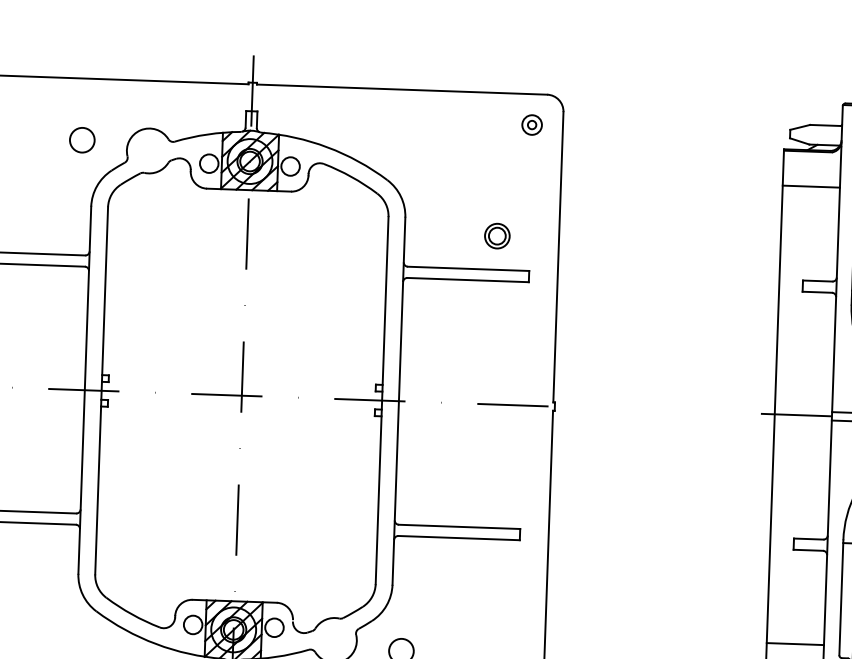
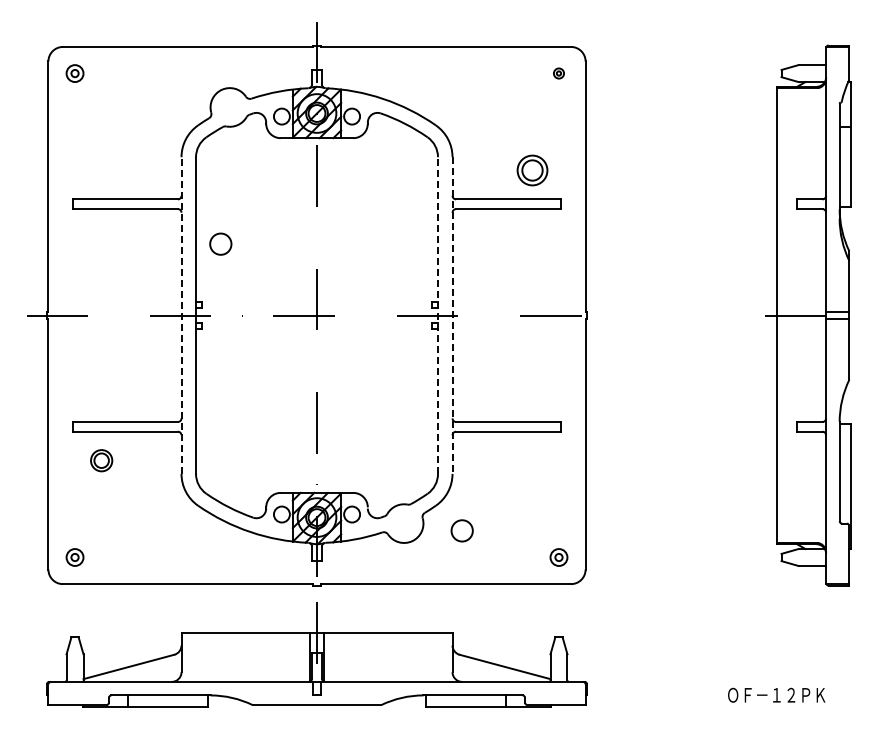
part: (531, 124) -> (558, 73), size x0.6
circle: (81, 139) -> (220, 243), moved
line: (811, 186) -> (801, 118), removed
part: (496, 235) -> (531, 169), size x1.4
line: (84, 390) -> (181, 315), solid -> dashed
line: (382, 400) -> (438, 315), solid -> dashed
line: (398, 402) -> (452, 316), solid -> dashed
line: (795, 643) -> (801, 512), removed

